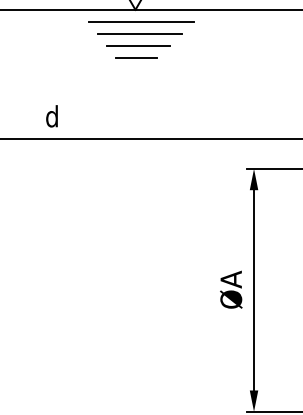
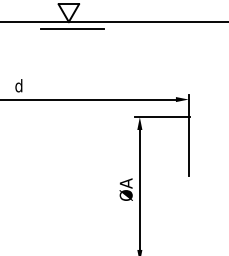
line: (139, 34) -> (71, 36), removed
line: (138, 45) -> (70, 43), removed
line: (136, 59) -> (69, 51), removed

